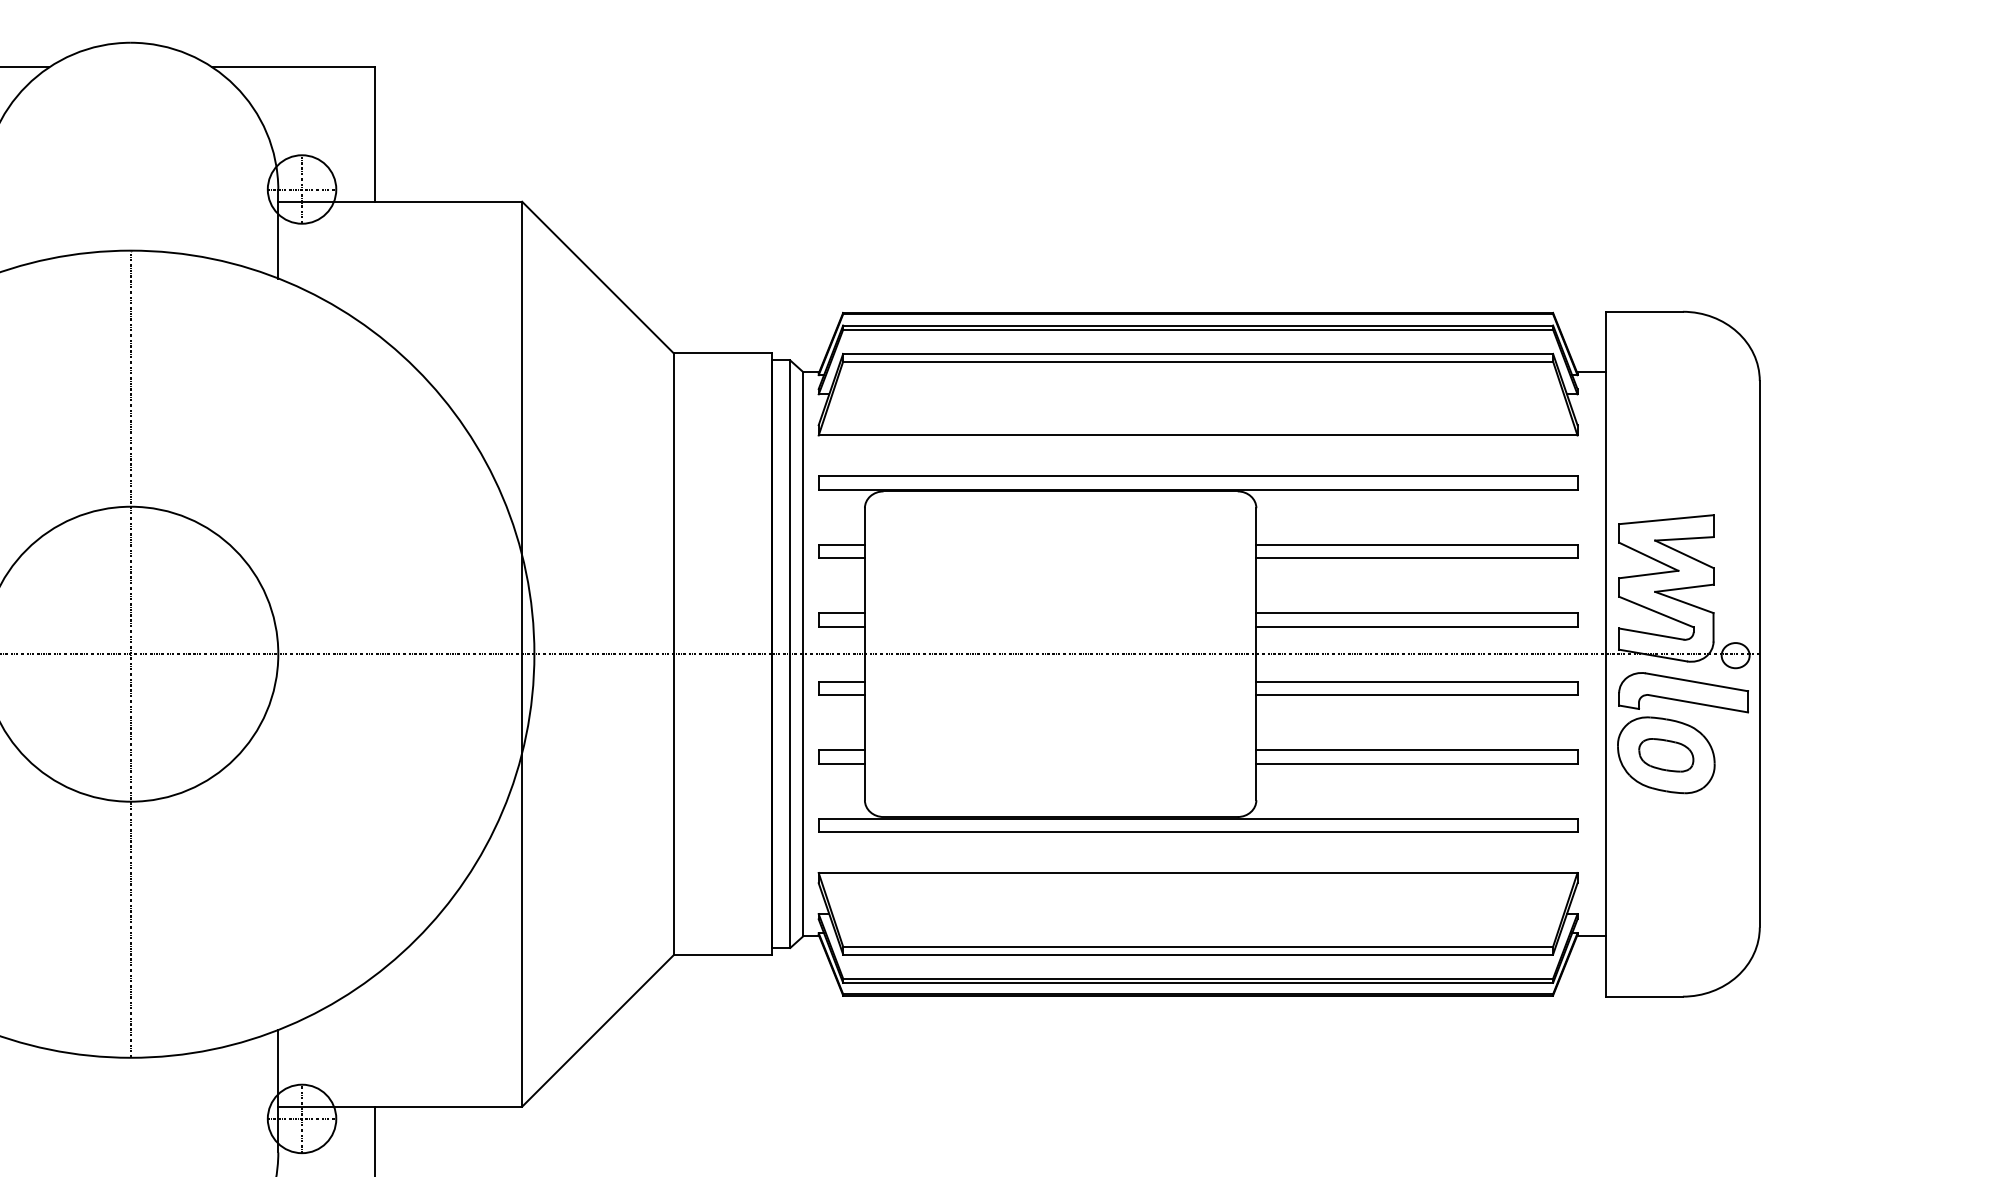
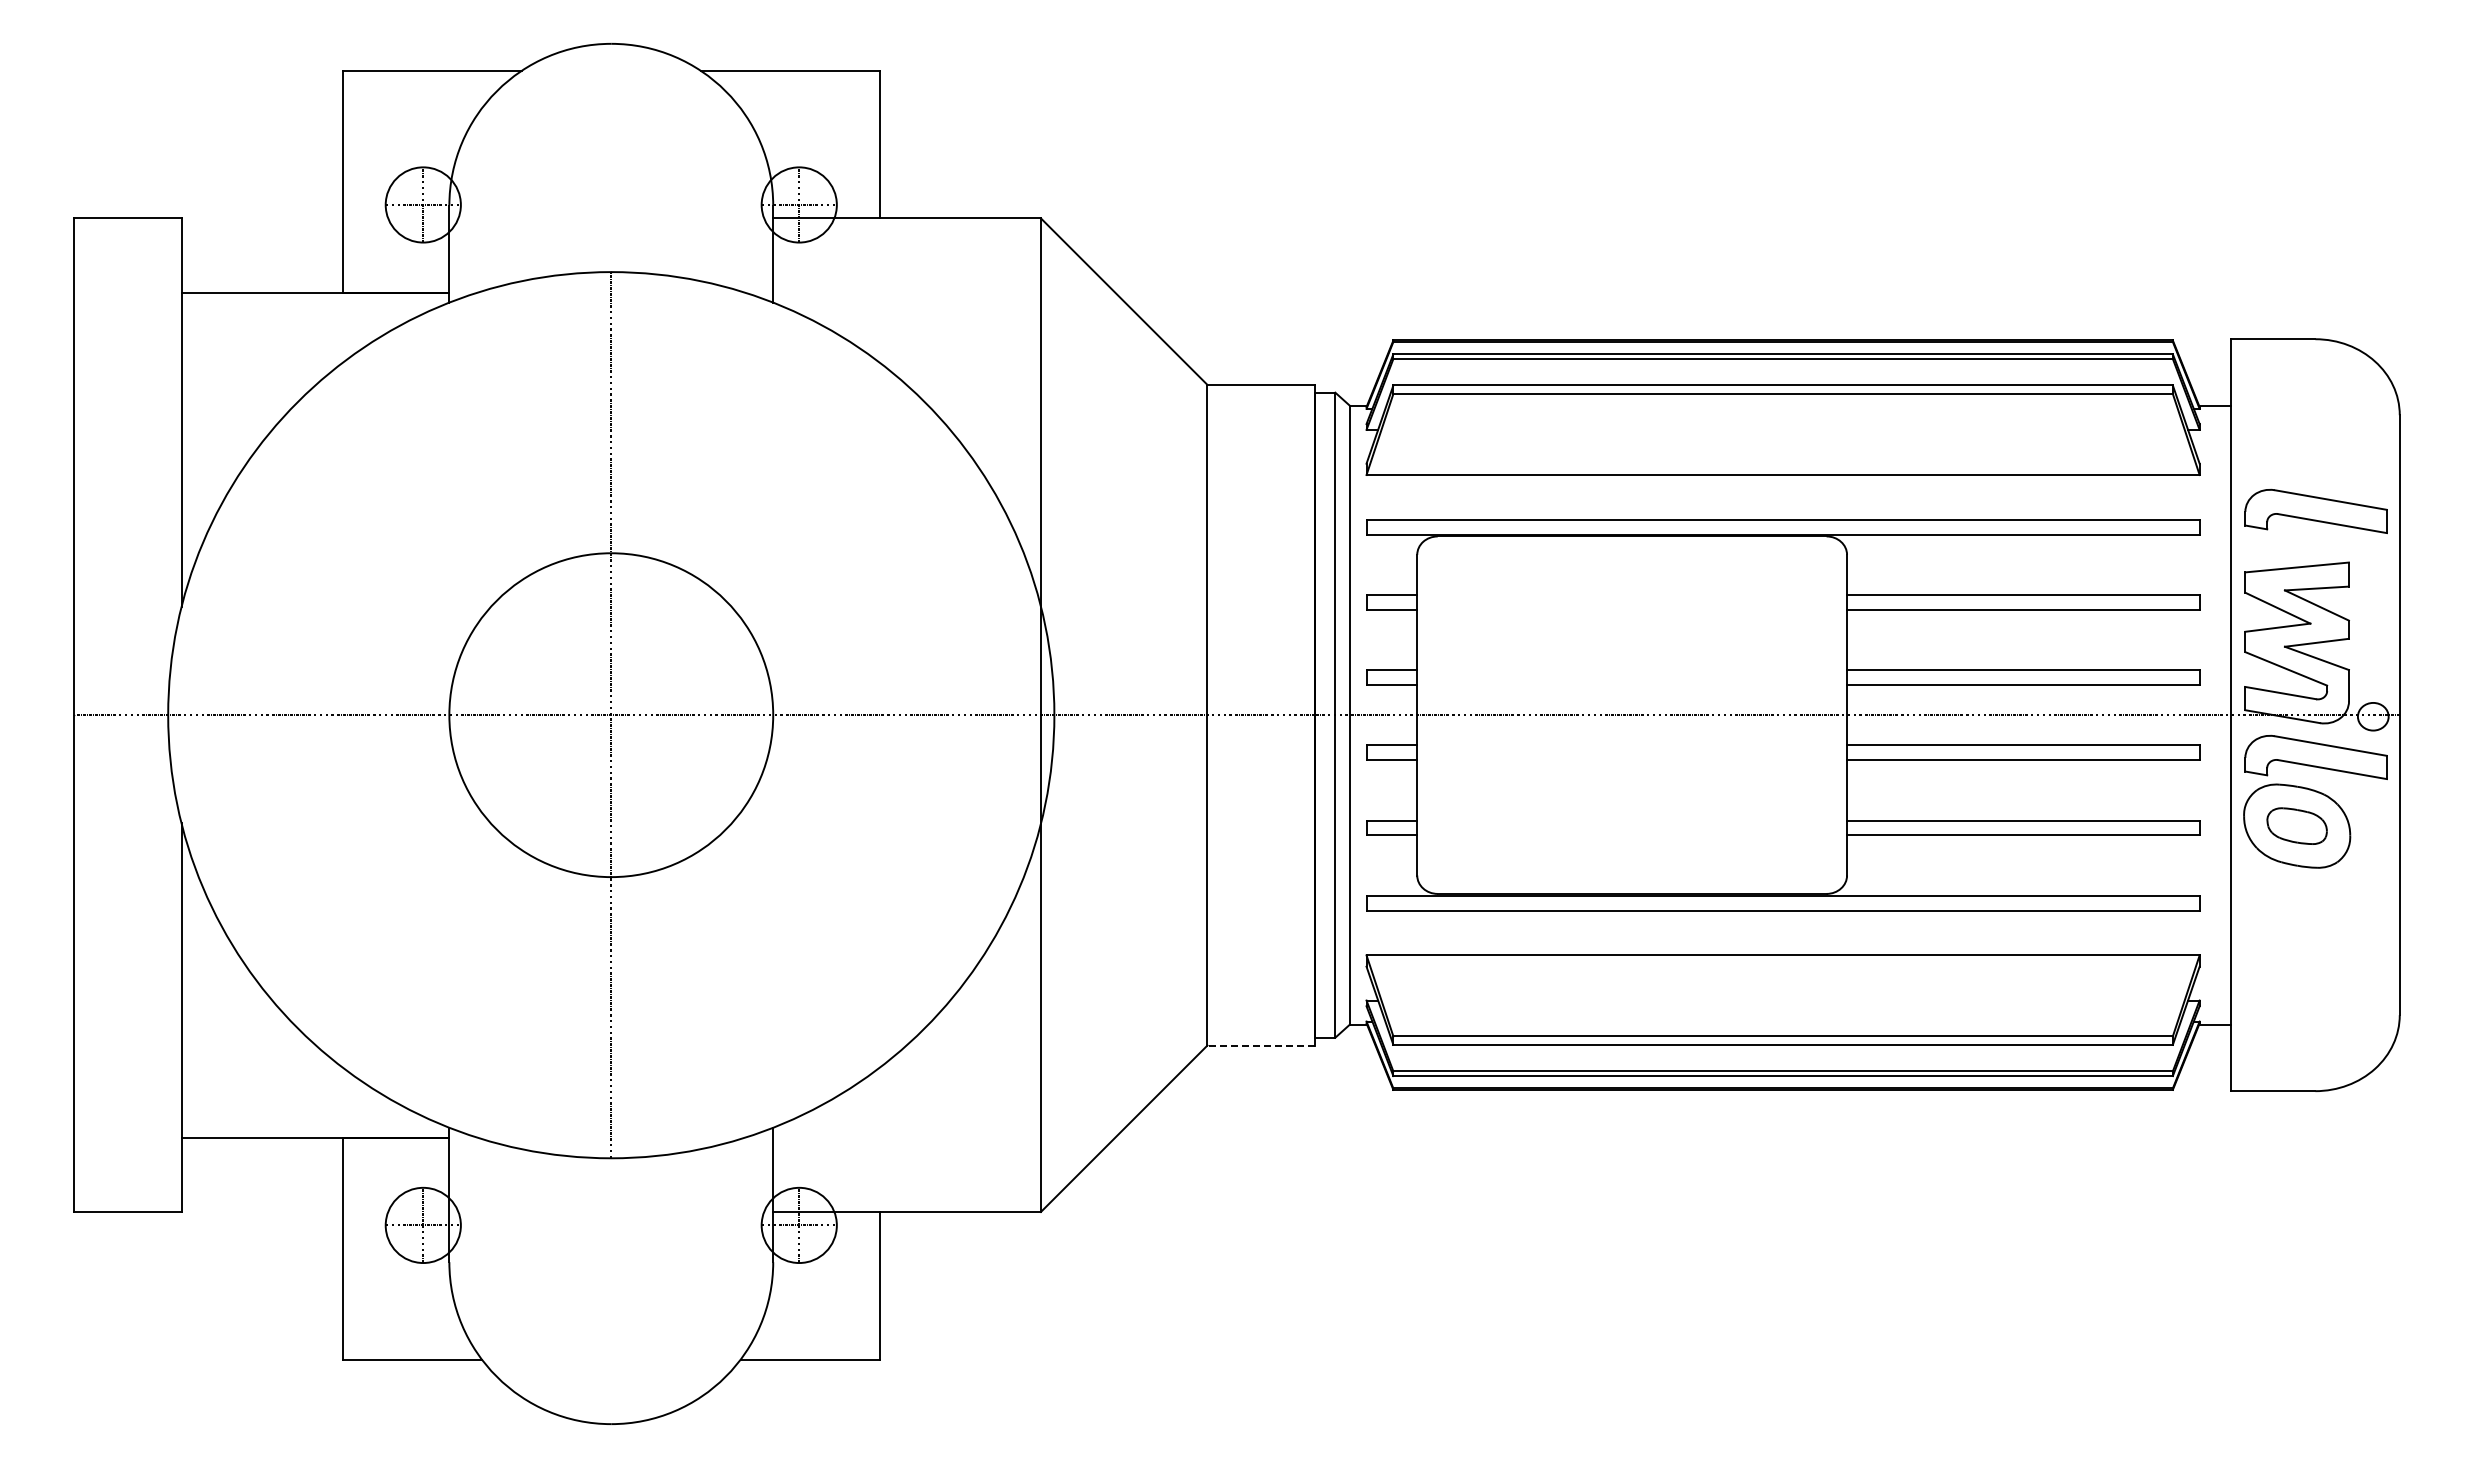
part: (1683, 467) -> (2315, 510), added
line: (723, 955) -> (1261, 1045), solid -> dashed

